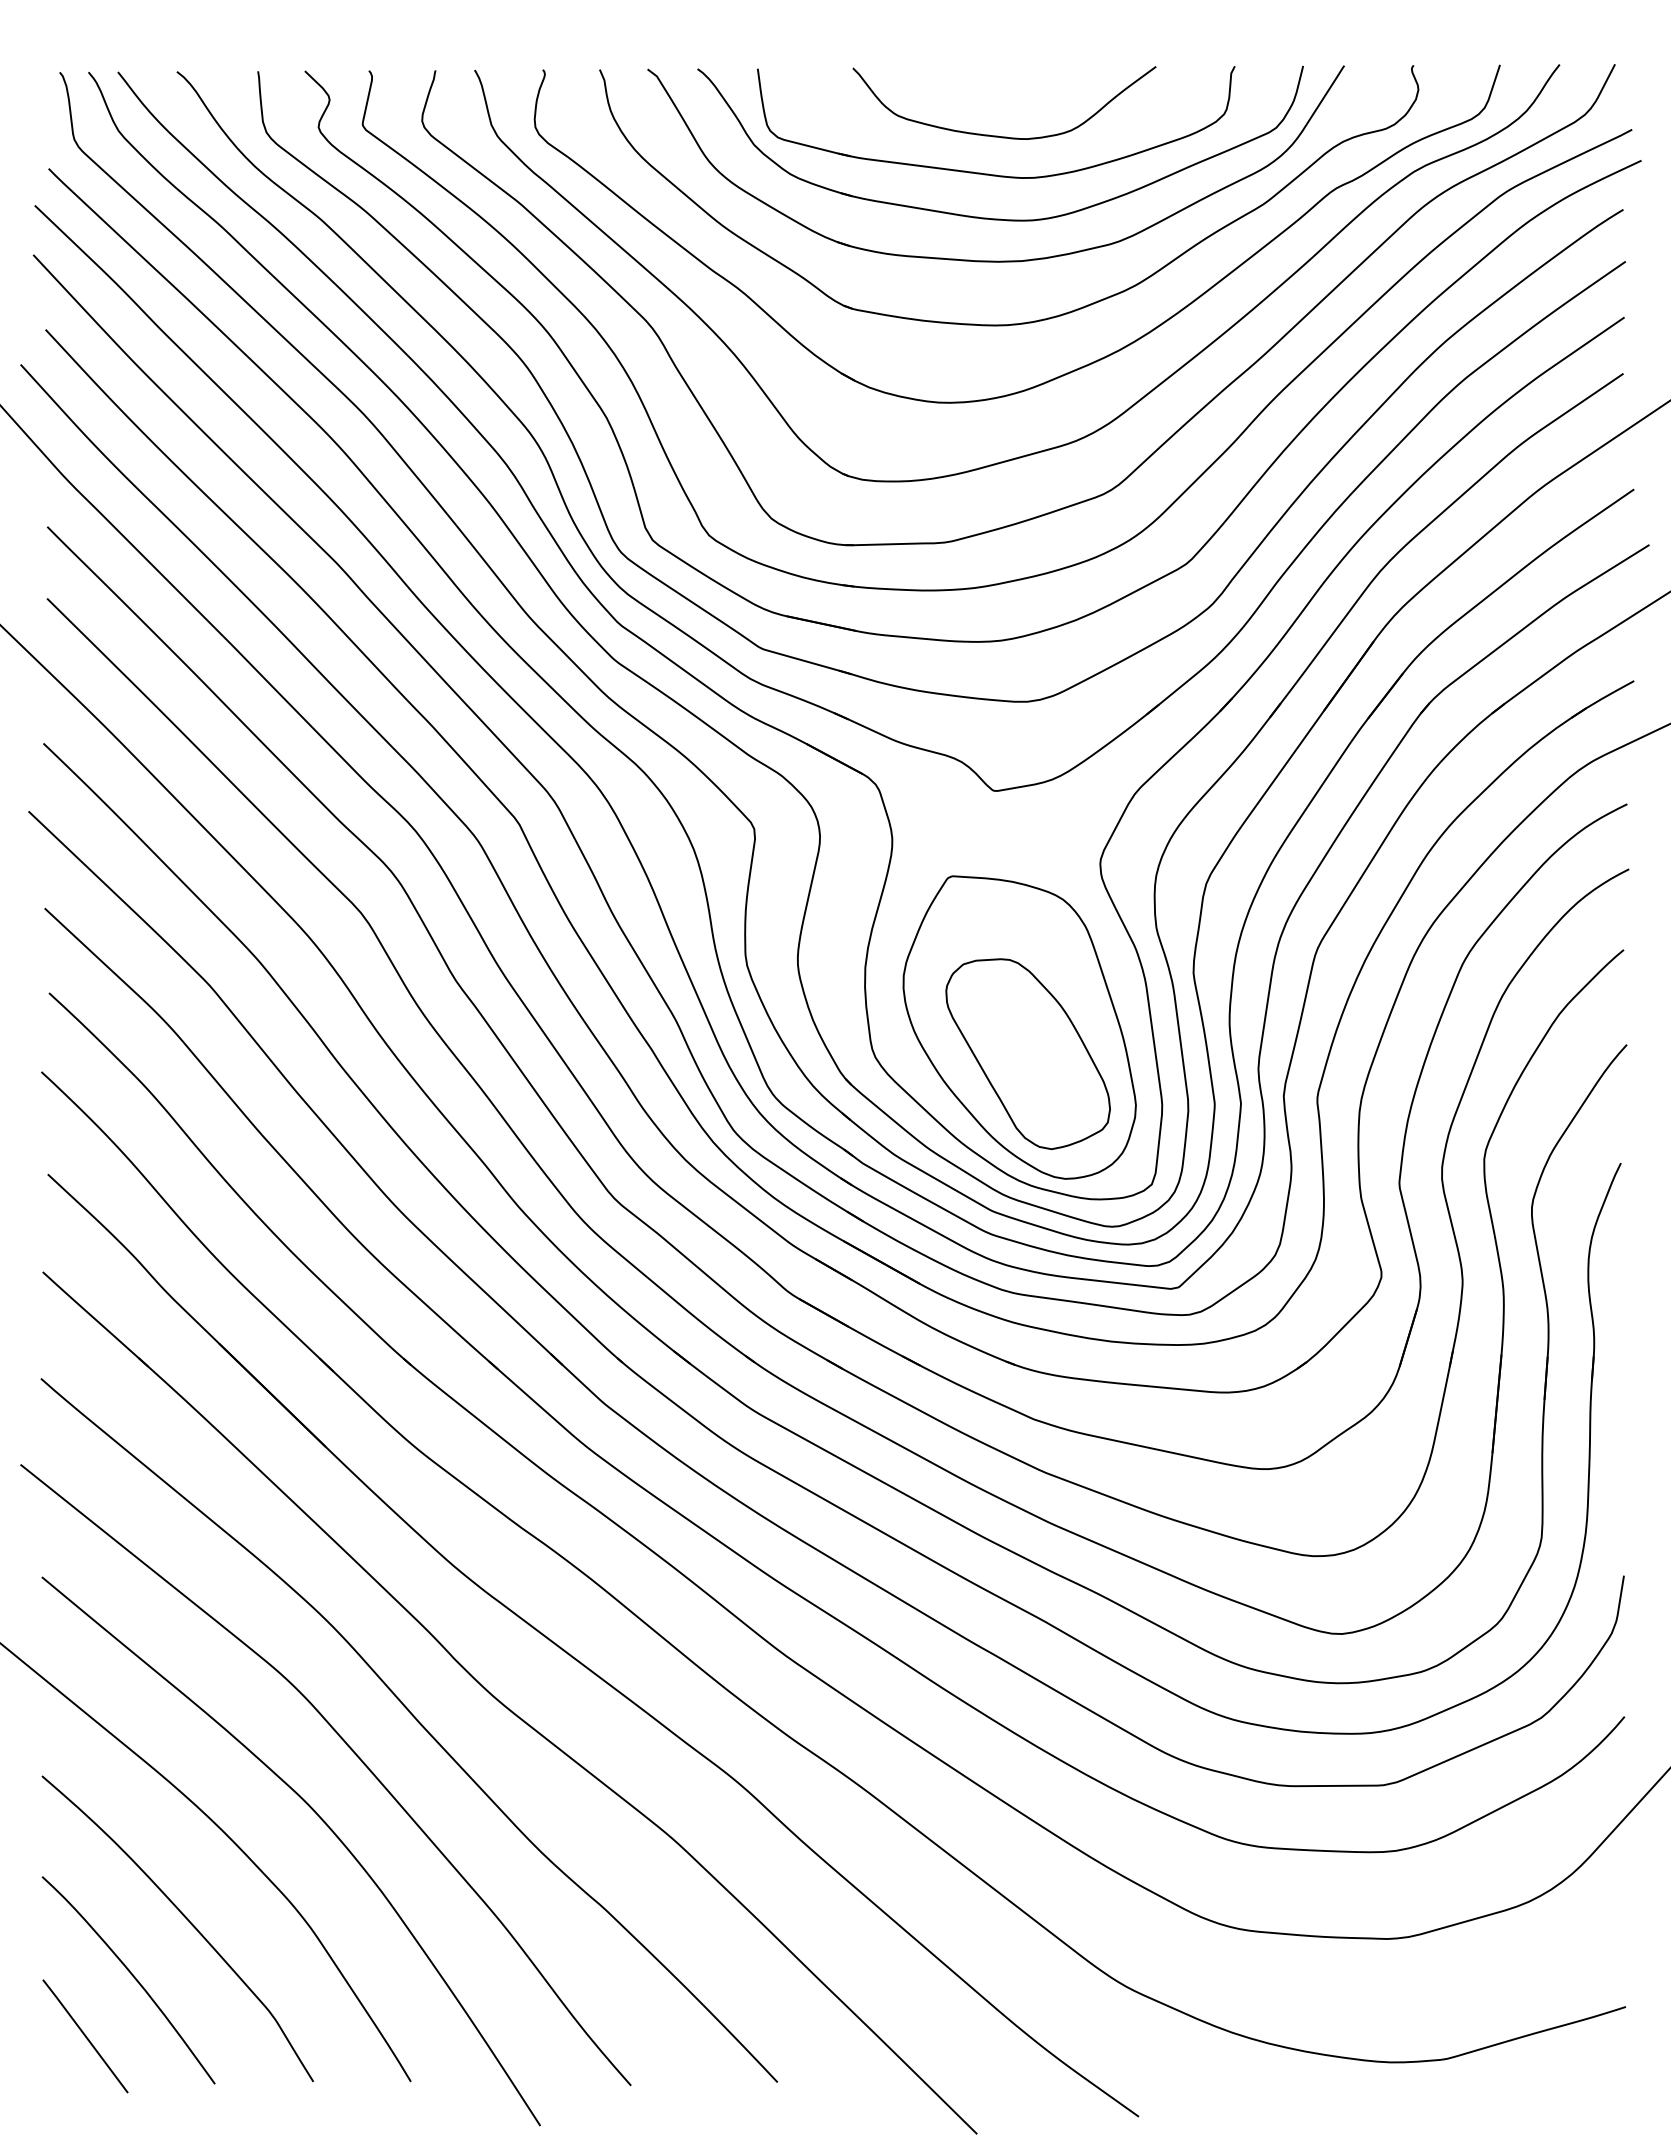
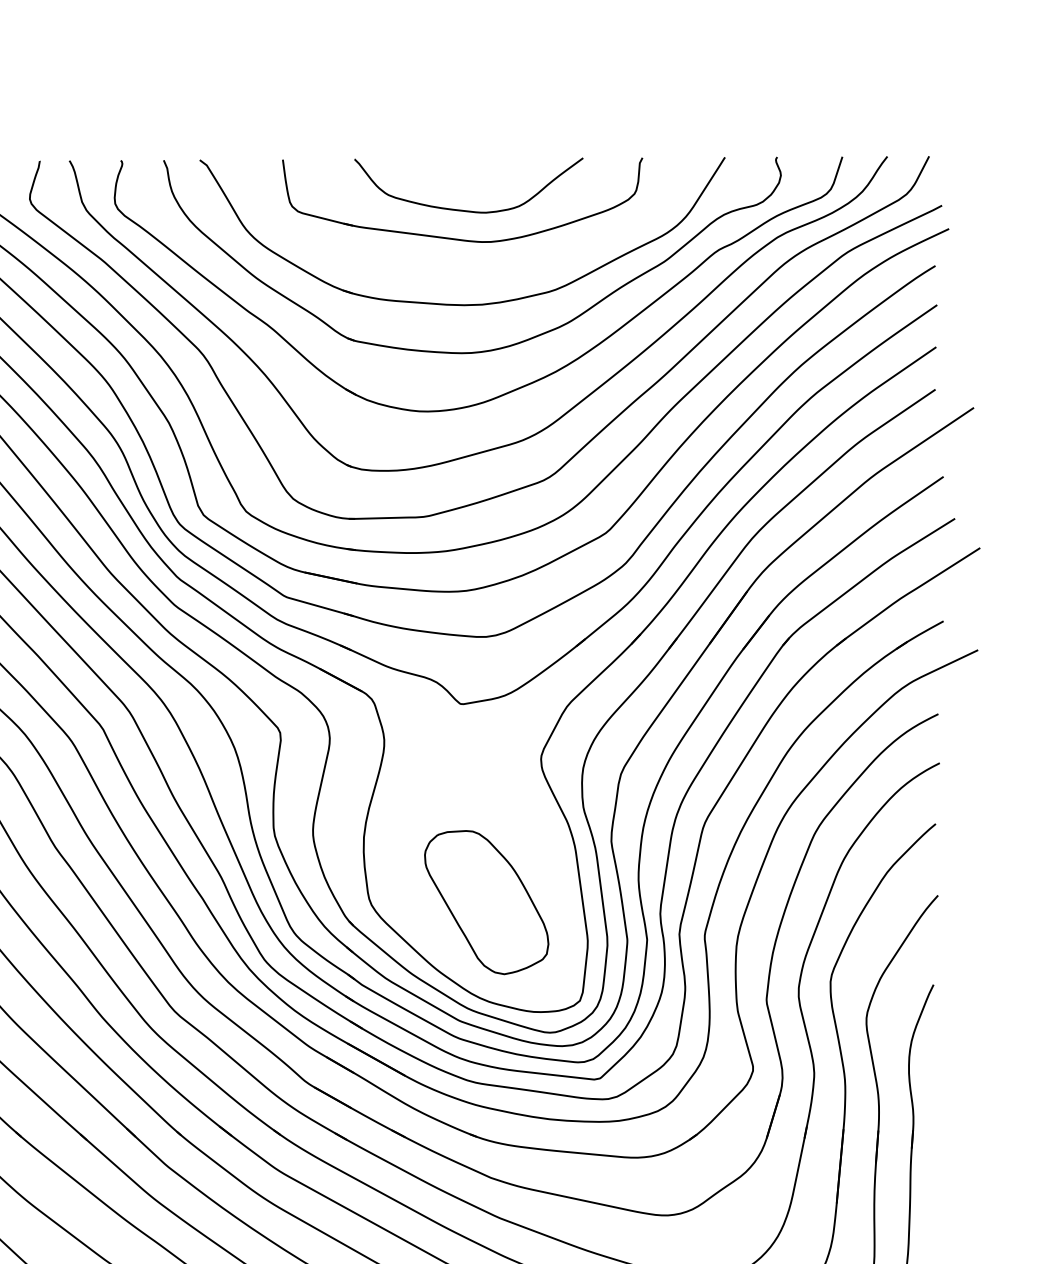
part: (1000, 218) -> (465, 272), removed
part: (1019, 1027) -> (480, 882), removed

